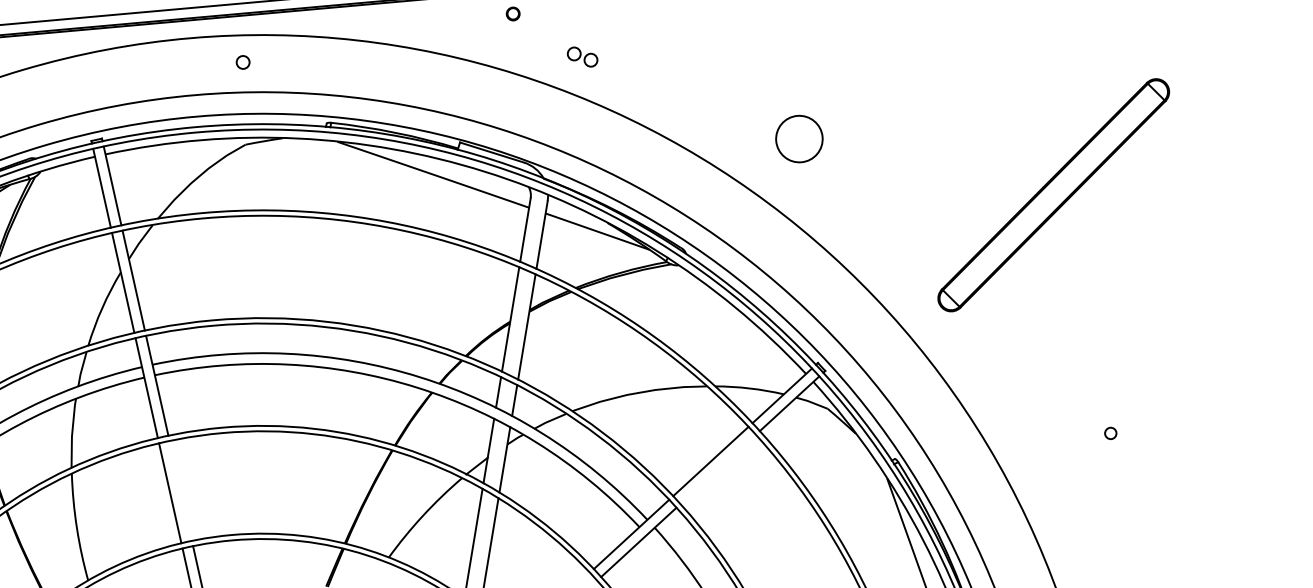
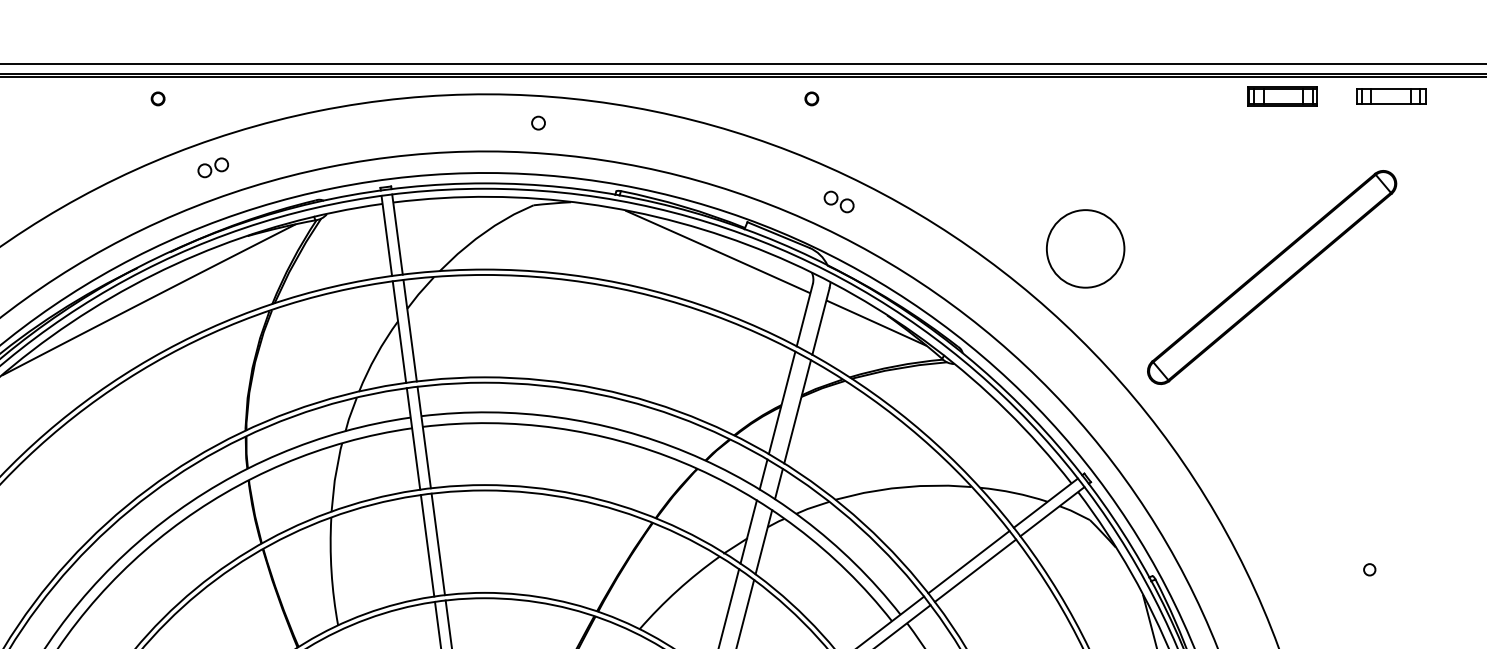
part: (581, 56) -> (838, 201), moved
circle: (799, 138) -> (1085, 248), size x1.67
part: (1054, 195) -> (1272, 277), moved
line: (718, 469) -> (975, 570), added
line: (179, 491) -> (437, 544), added

